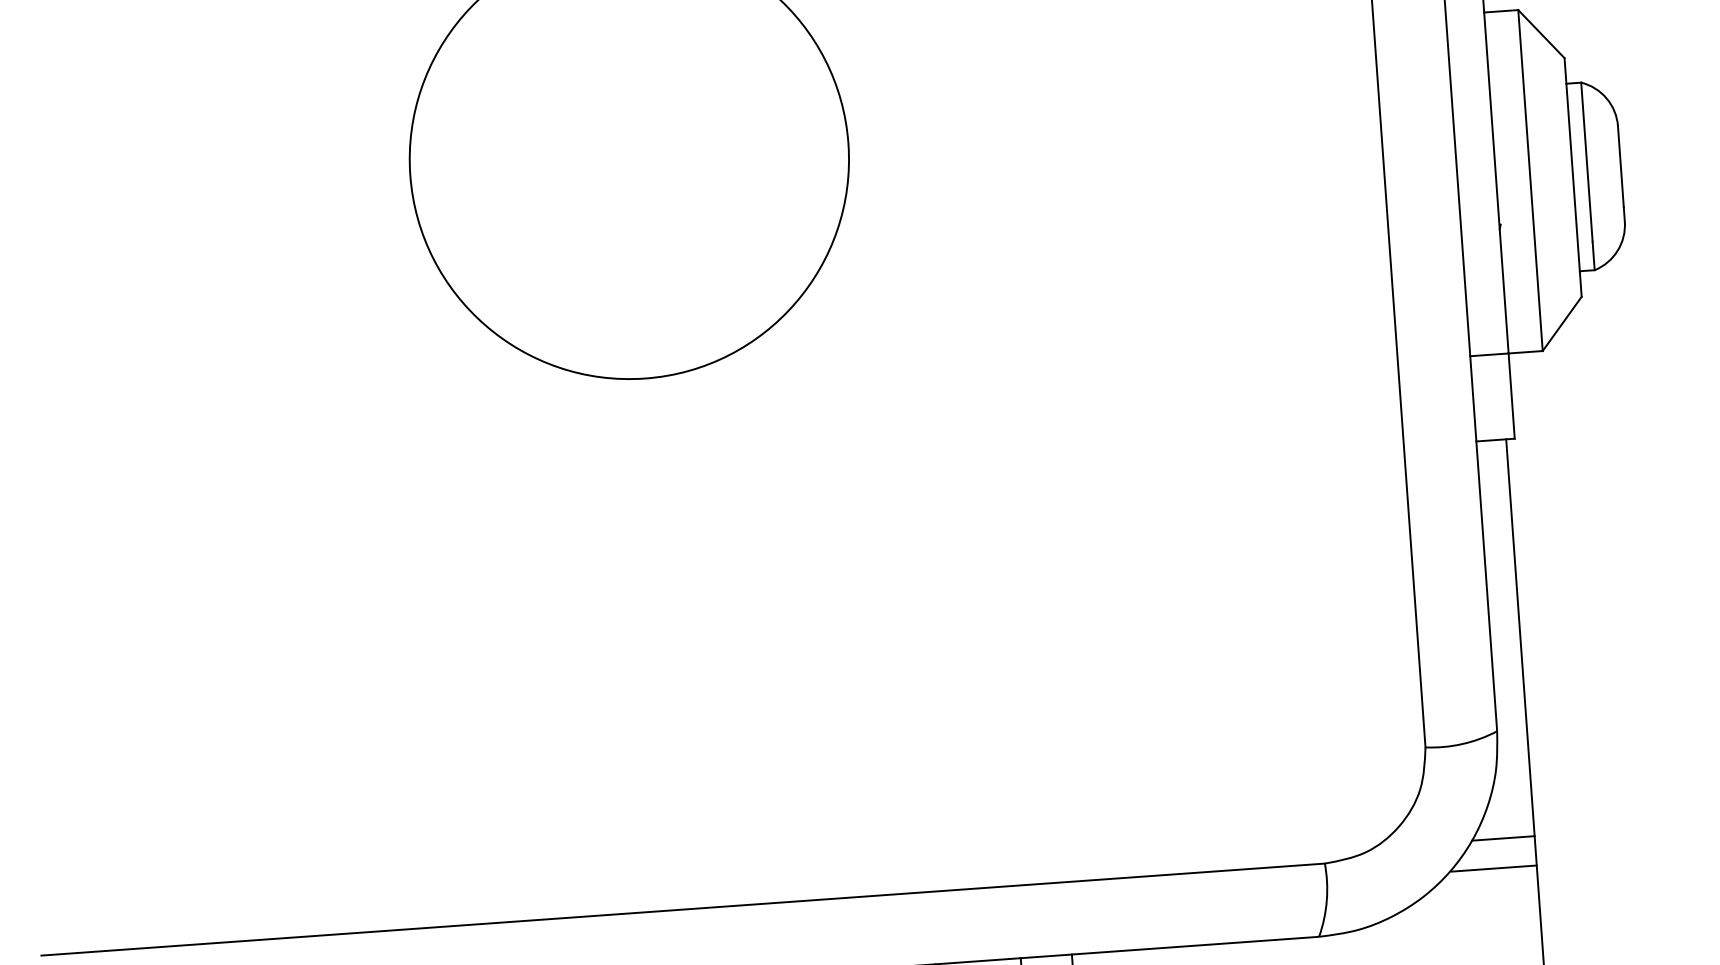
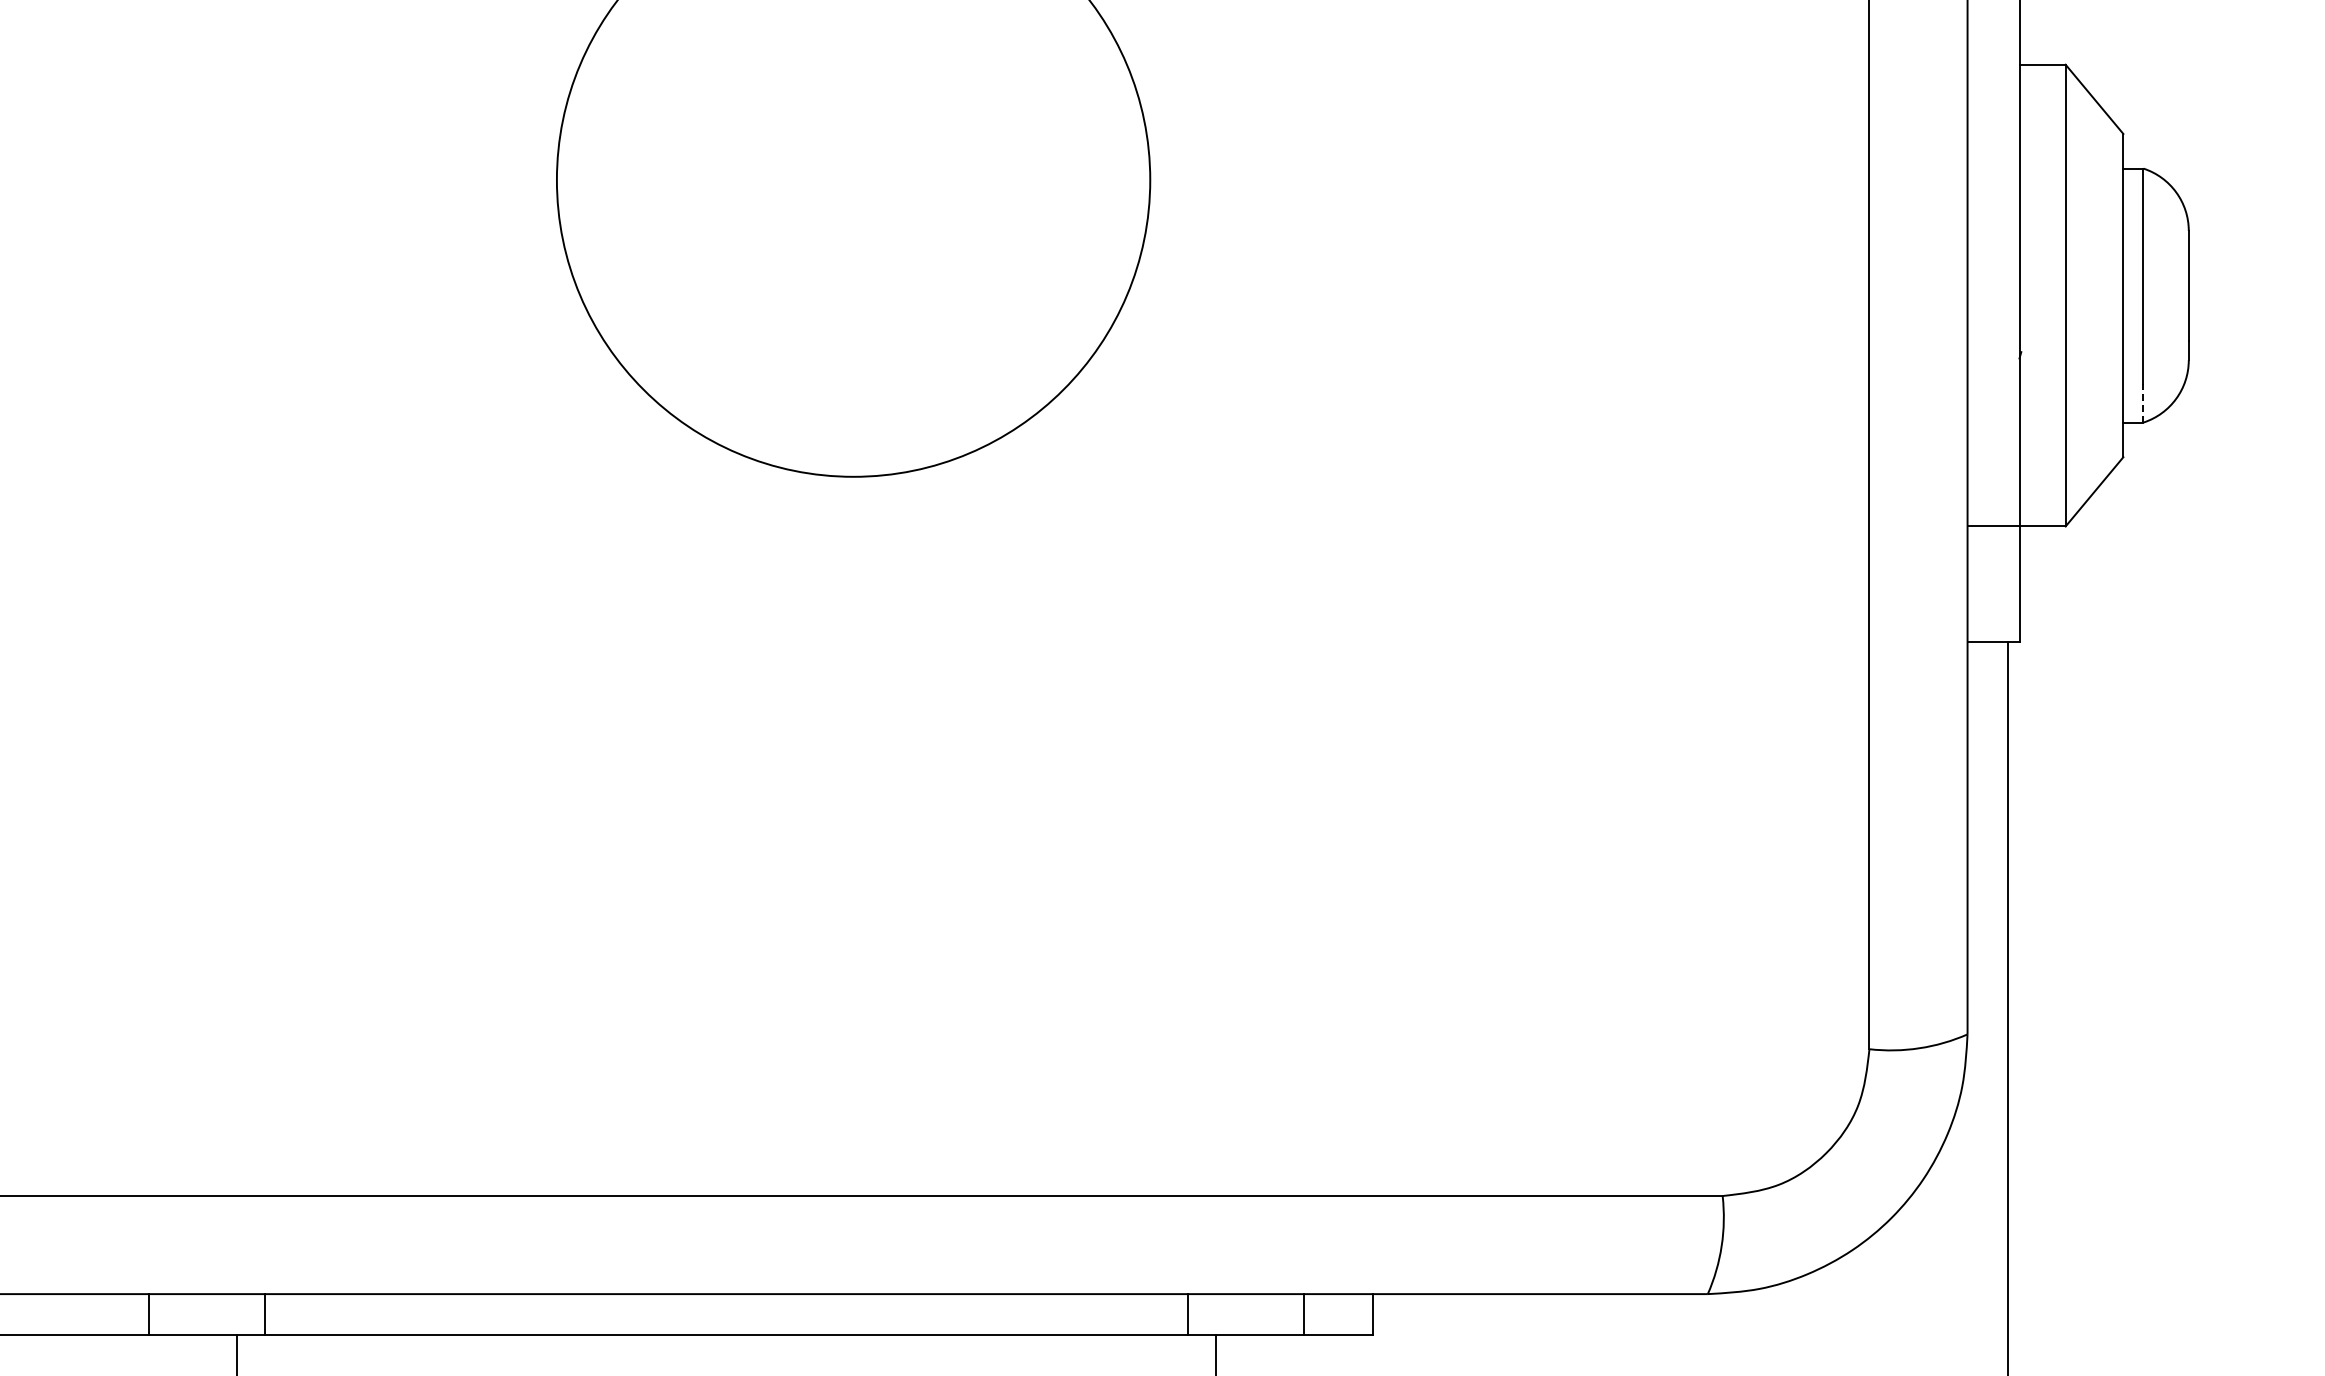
line: (1593, 255) -> (2143, 402), solid -> dashed
line: (1503, 838) -> (1965, 1179), removed
line: (1493, 868) -> (1949, 1219), removed

